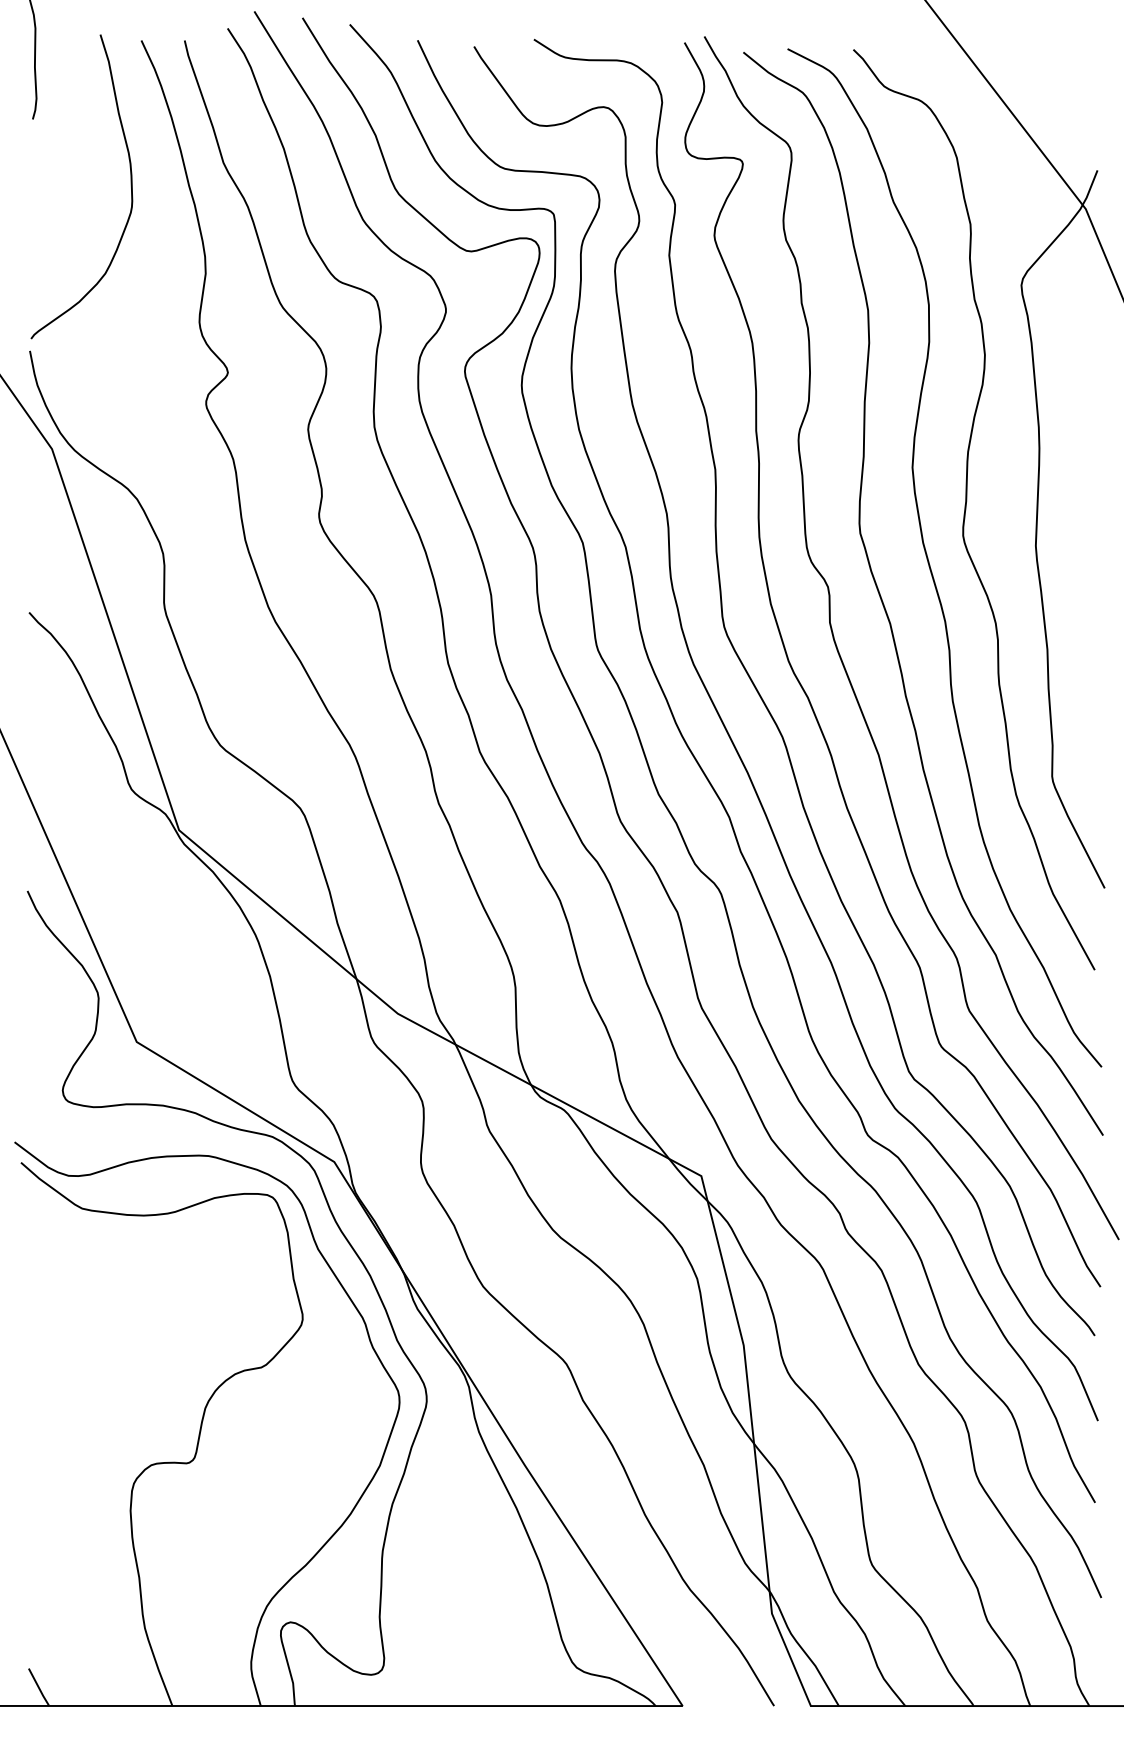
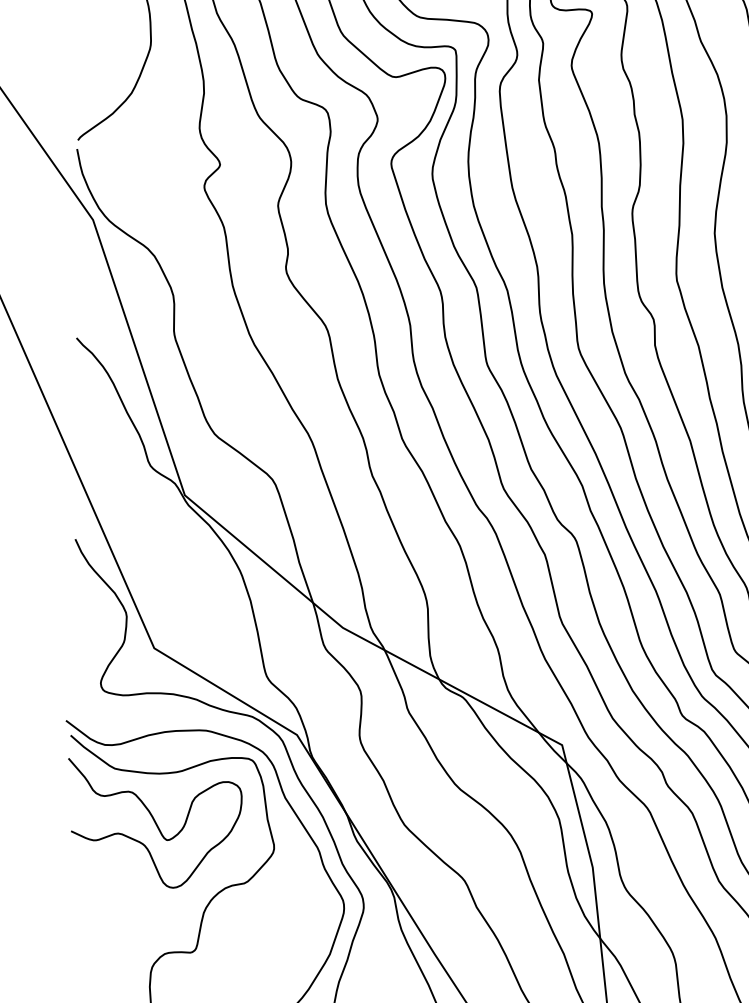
curve: (137, 1283) -> (154, 822), added

